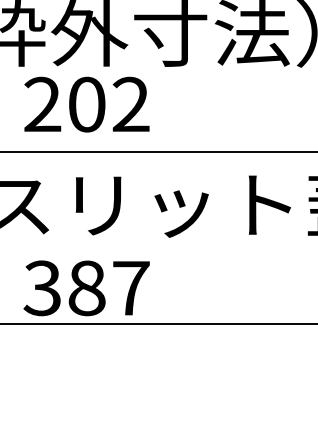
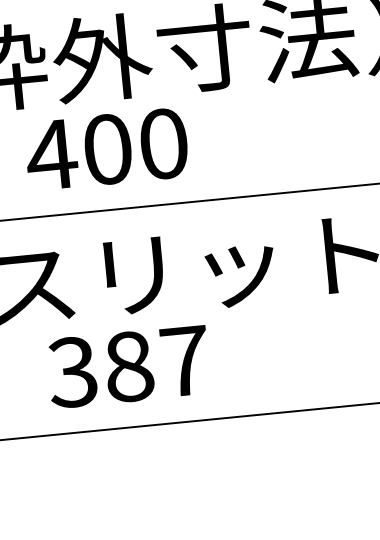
text: (85, 104) -> (105, 149), 202 -> 400
text: (86, 288) -> (128, 367), moved

